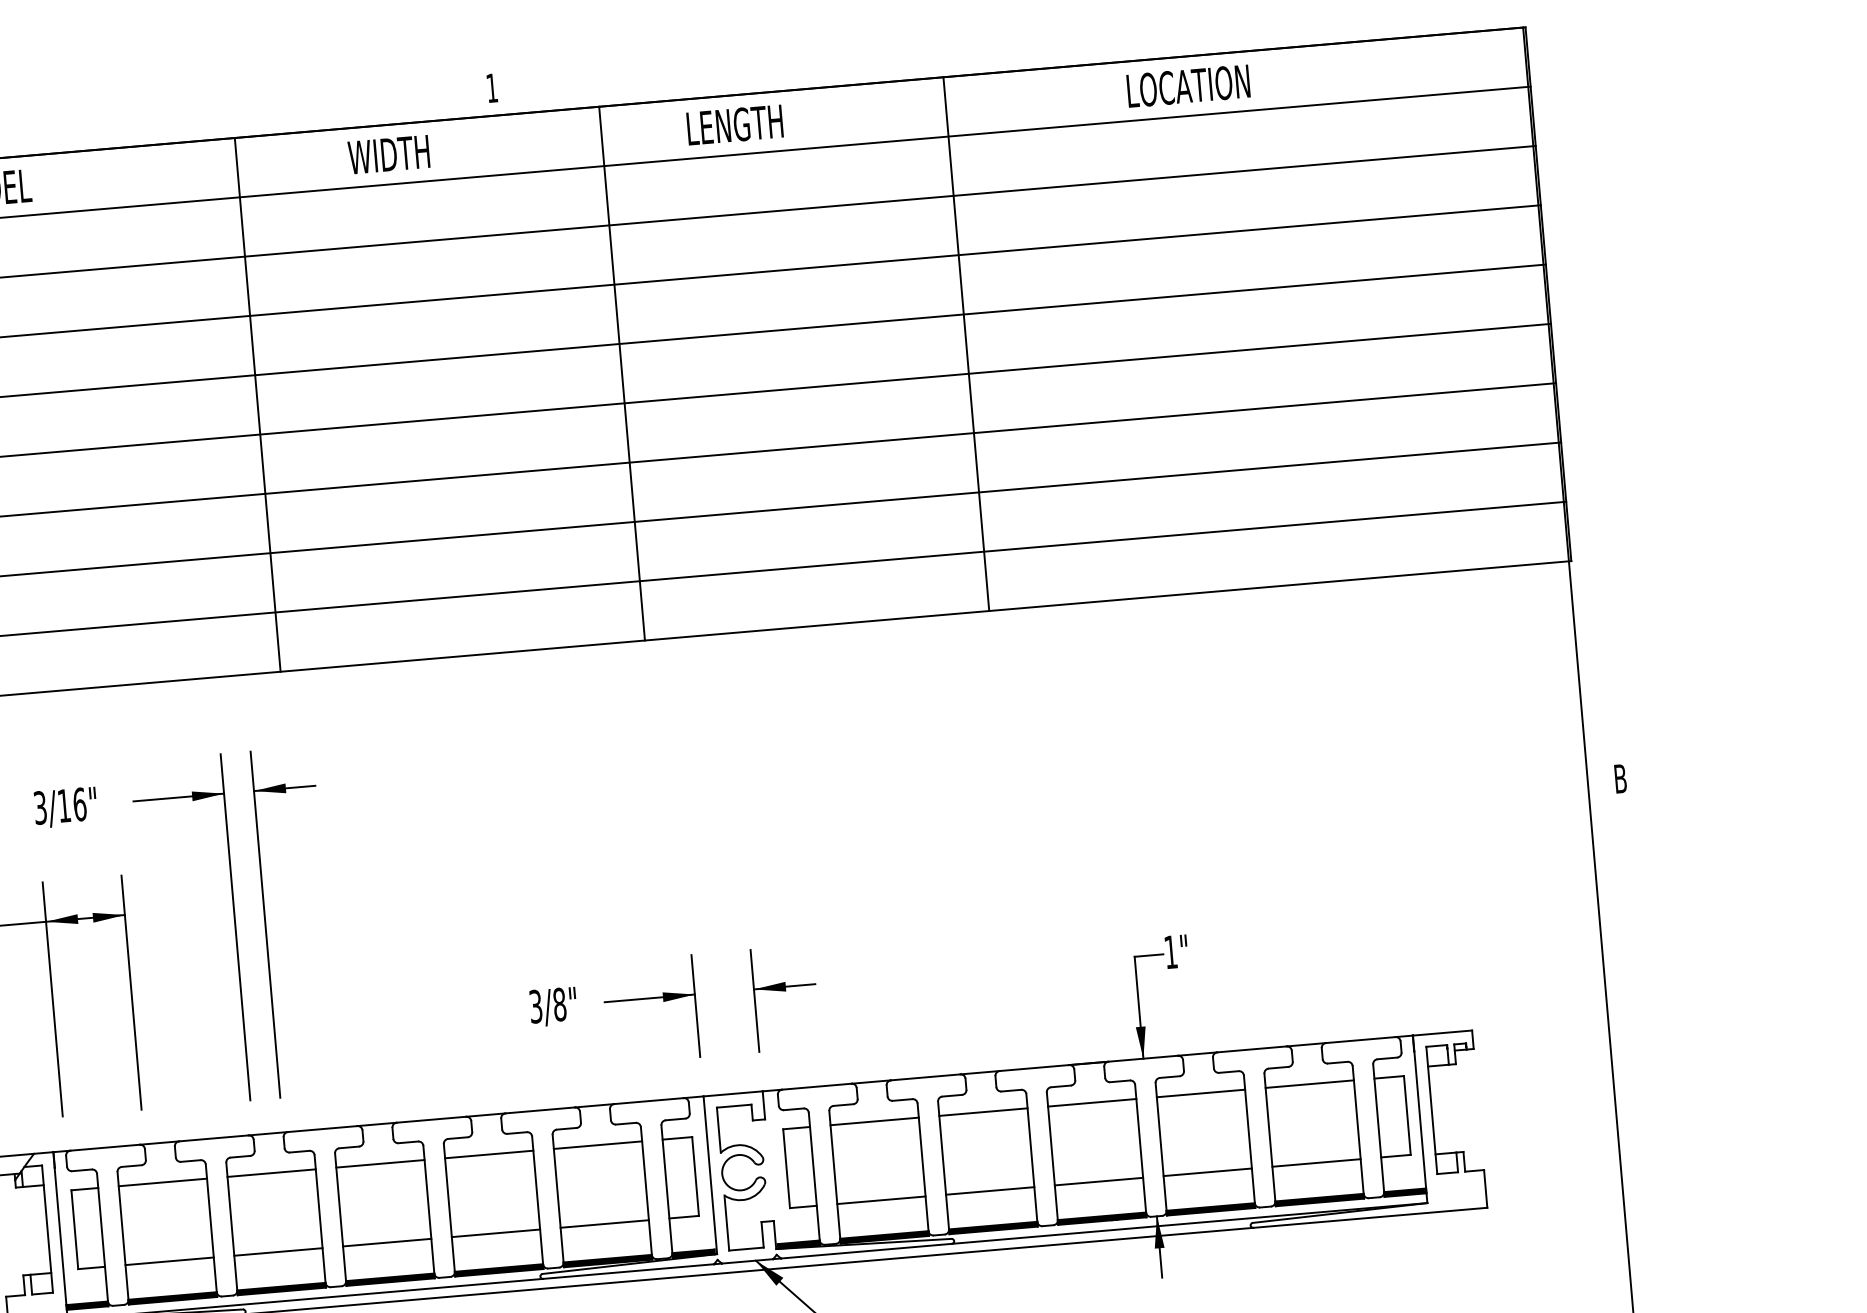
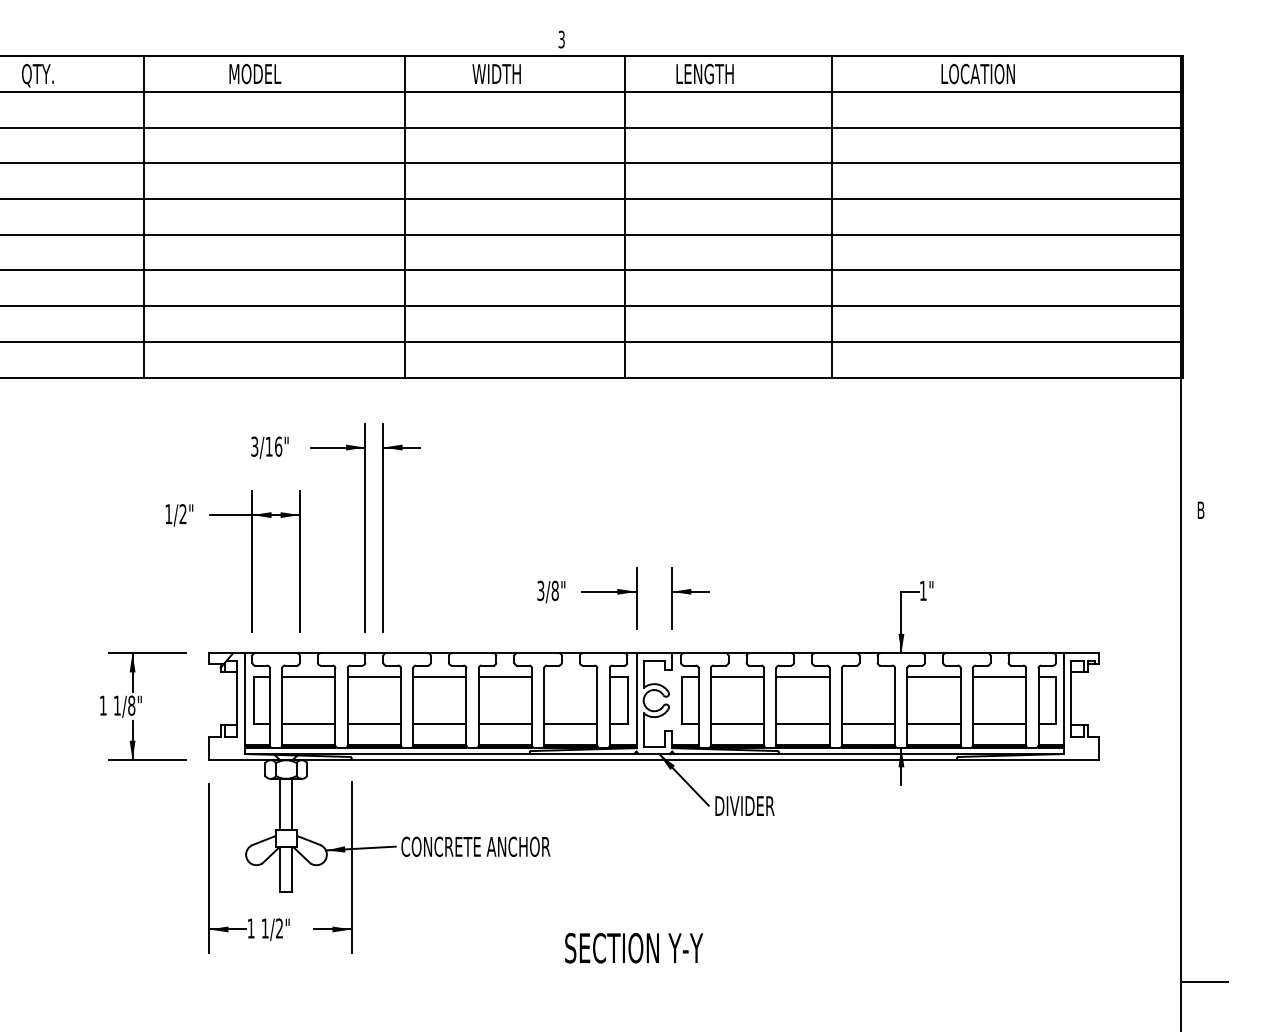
text: (491, 88) -> (561, 39), 1 -> 3
line: (1092, 1102) -> (868, 676), removed
line: (597, 1144) -> (570, 676), removed

